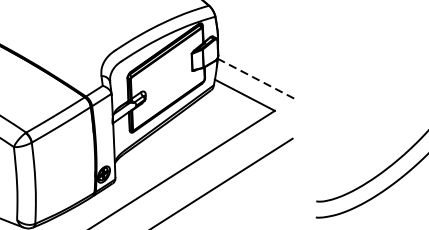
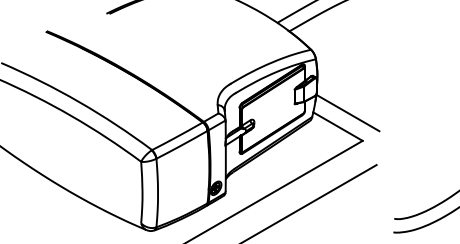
line: (255, 78) -> (347, 112), dashed -> solid

